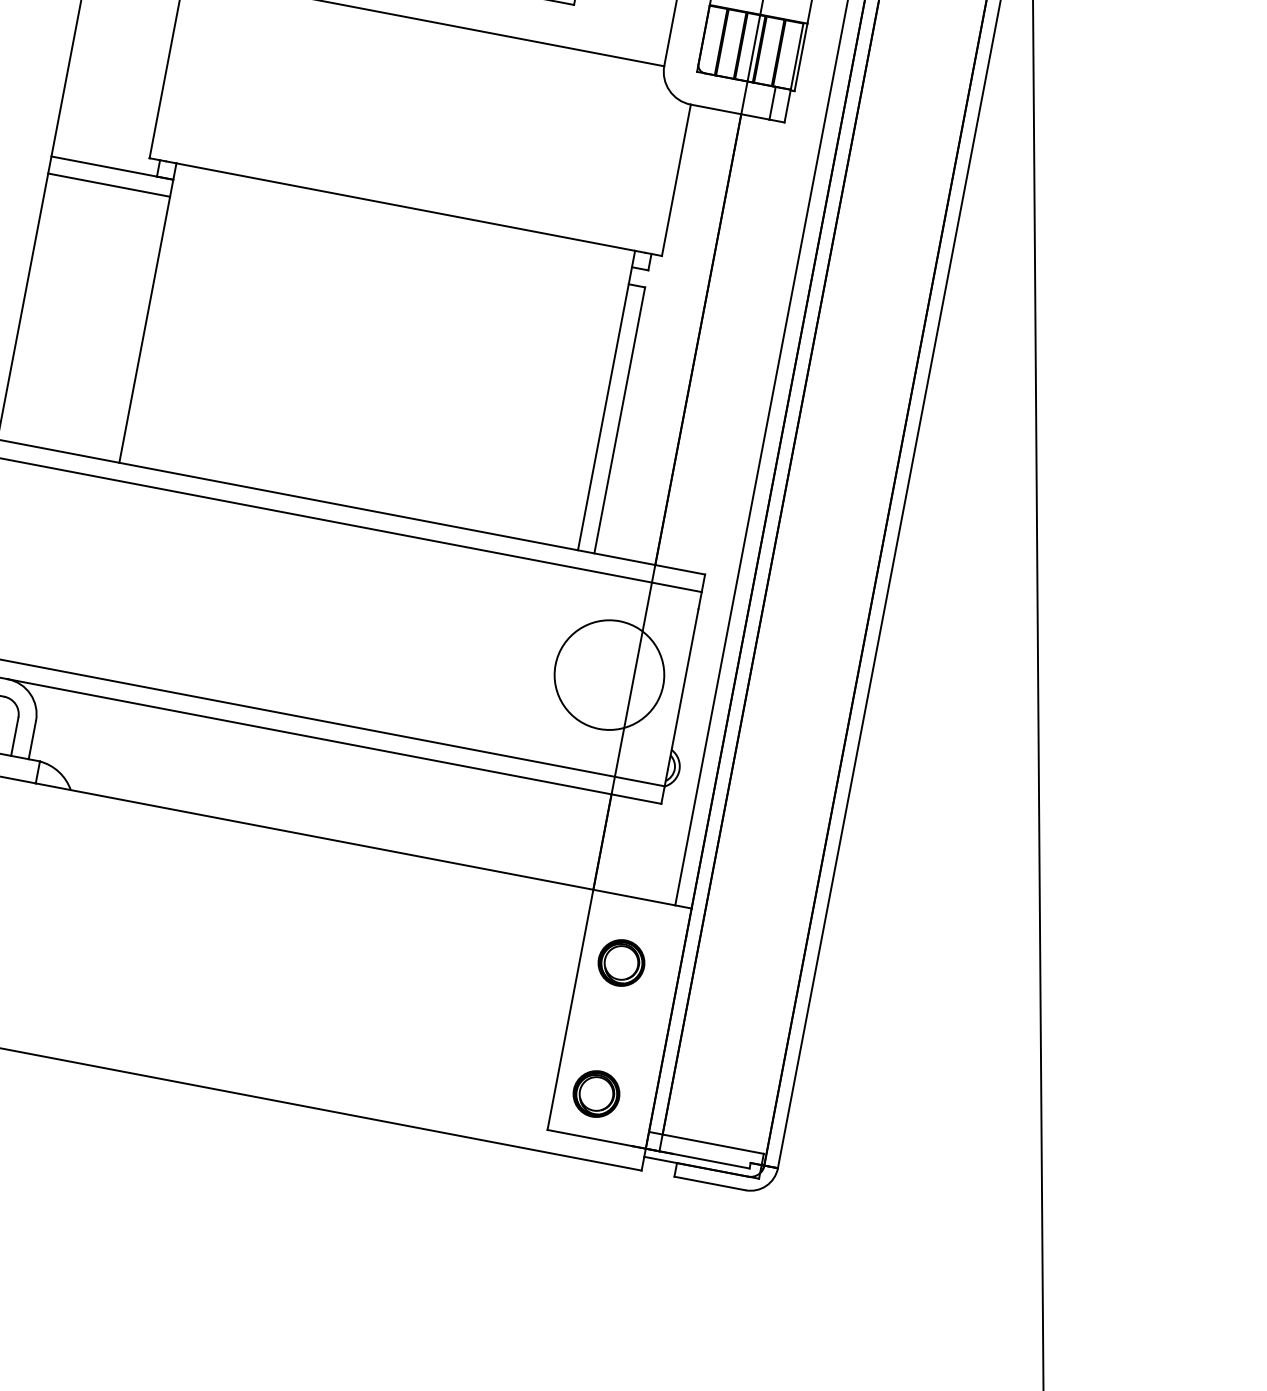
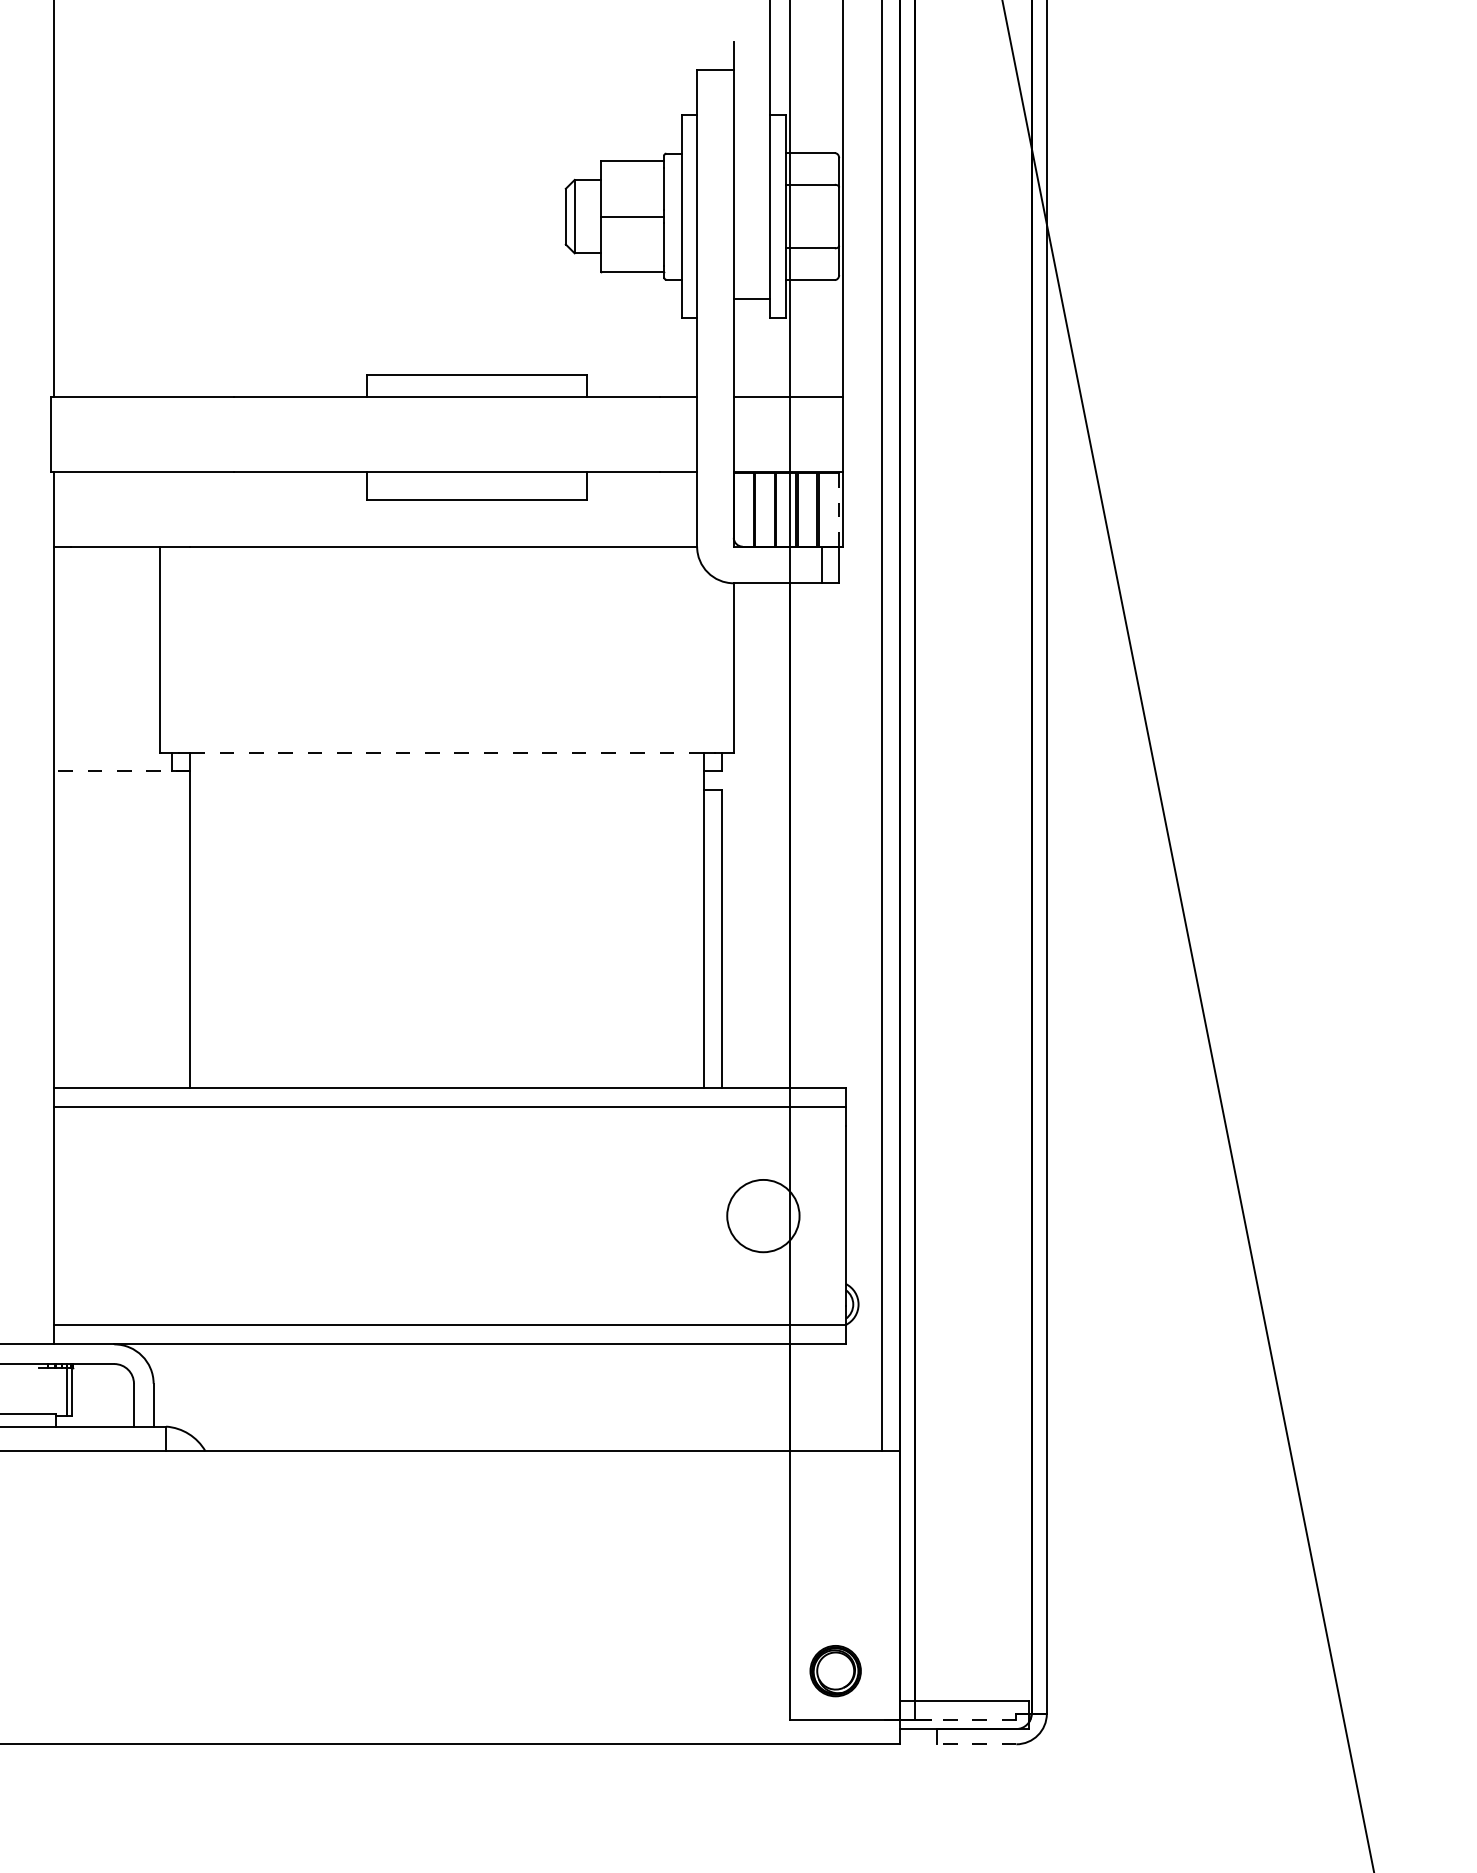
line: (797, 56) -> (838, 509), solid -> dashed
line: (111, 168) -> (121, 771), solid -> dashed
line: (109, 185) -> (122, 790), removed
line: (406, 207) -> (447, 752), solid -> dashed
circle: (609, 674) -> (763, 1215), size x0.6
part: (621, 963) -> (835, 1524), removed
line: (711, 1160) -> (973, 1719), solid -> dashed
line: (709, 1183) -> (976, 1744), solid -> dashed

